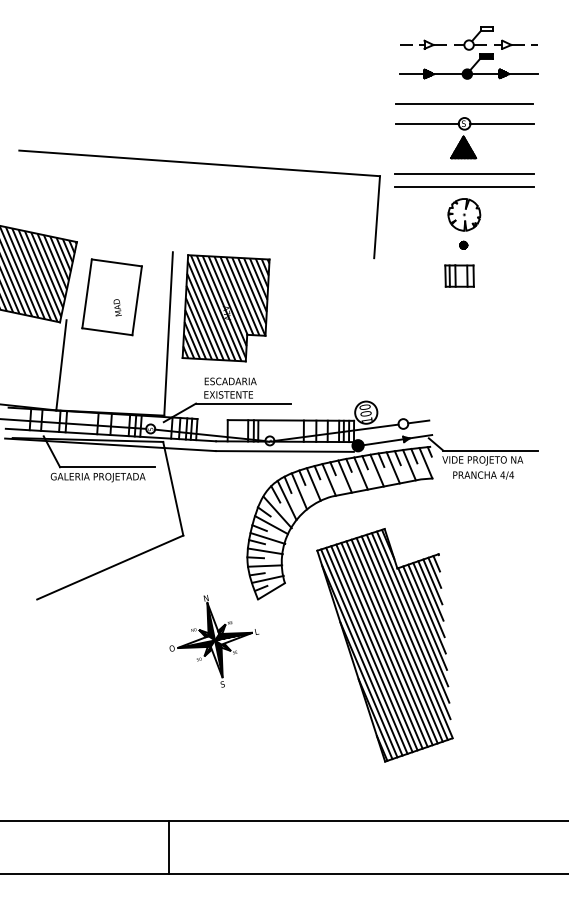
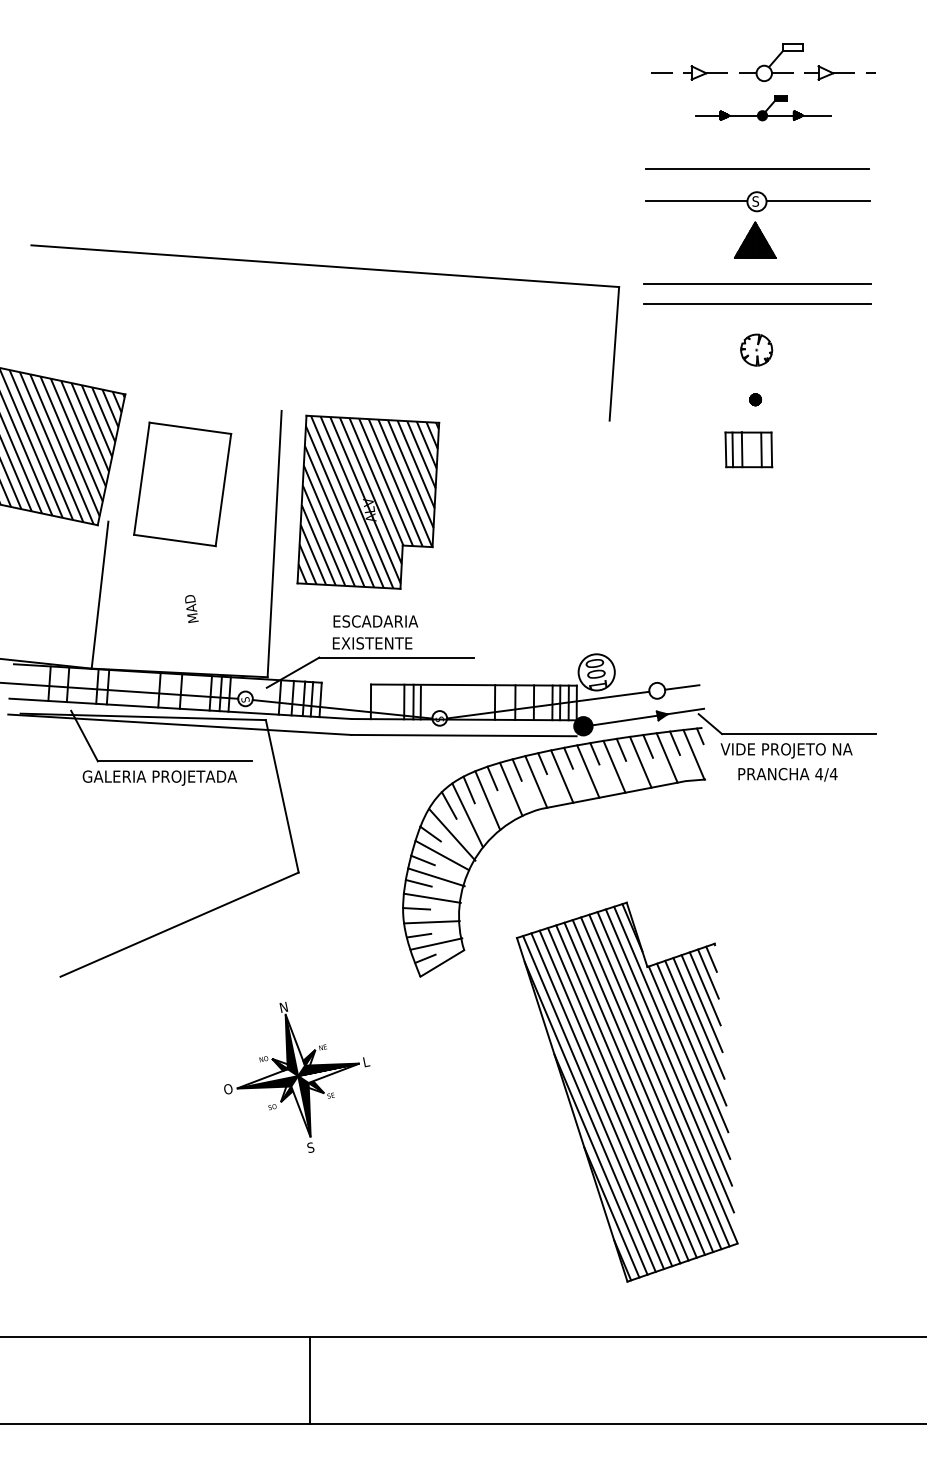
part: (468, 66) -> (763, 108), size x0.6
part: (464, 214) -> (756, 349), size x0.6
text: (117, 307) -> (191, 608), moved
part: (214, 641) -> (297, 1077), moved
part: (384, 645) -> (626, 1092), moved
line: (168, 846) -> (310, 1379), moved

